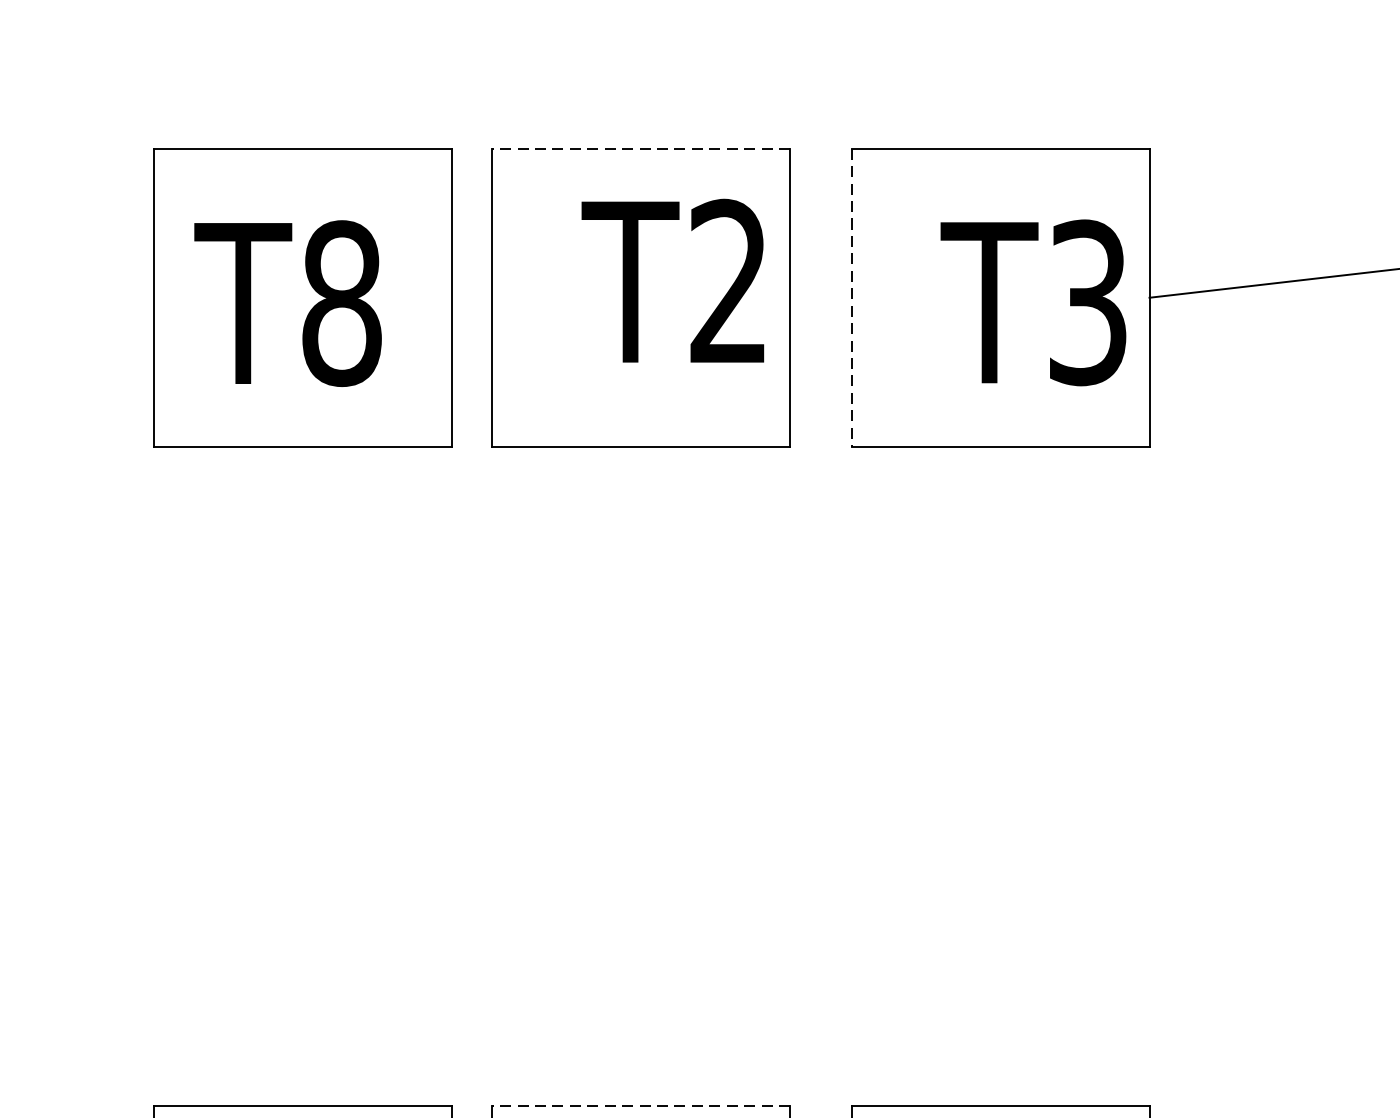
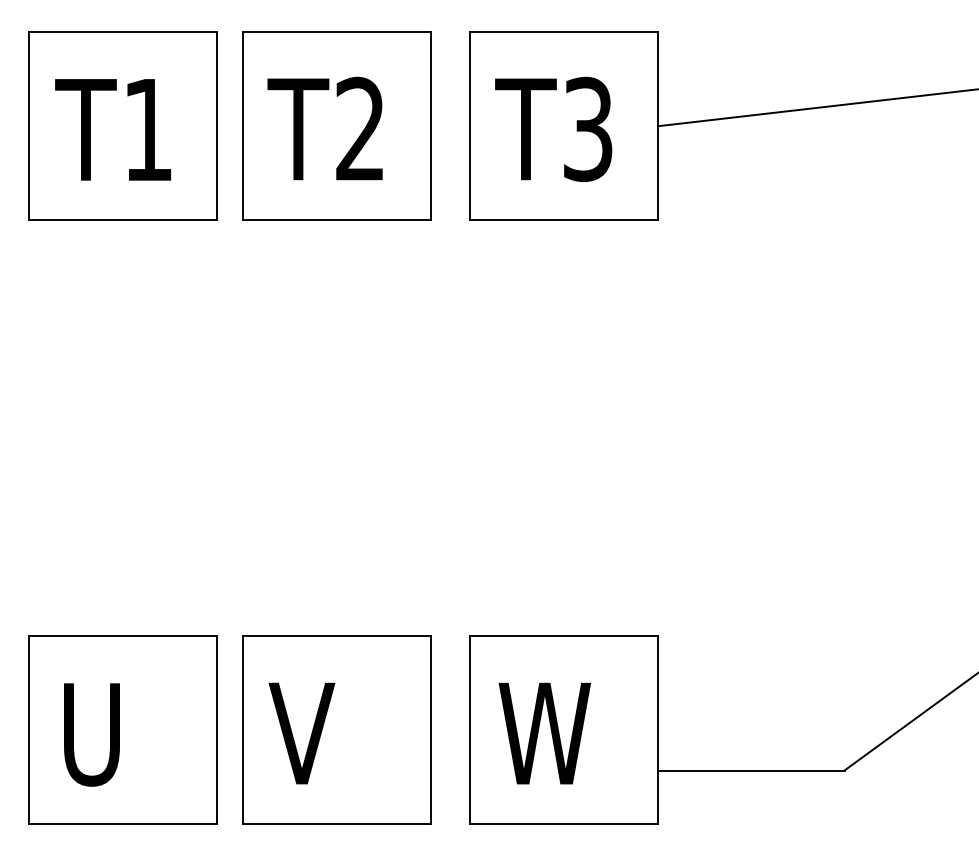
line: (640, 149) -> (336, 32), dashed -> solid
text: (671, 280) -> (324, 128), moved
line: (850, 298) -> (469, 126), dashed -> solid
text: (342, 302) -> (148, 129), T8 -> T1
text: (1033, 302) -> (553, 129), moved
line: (640, 1106) -> (336, 636), dashed -> solid

